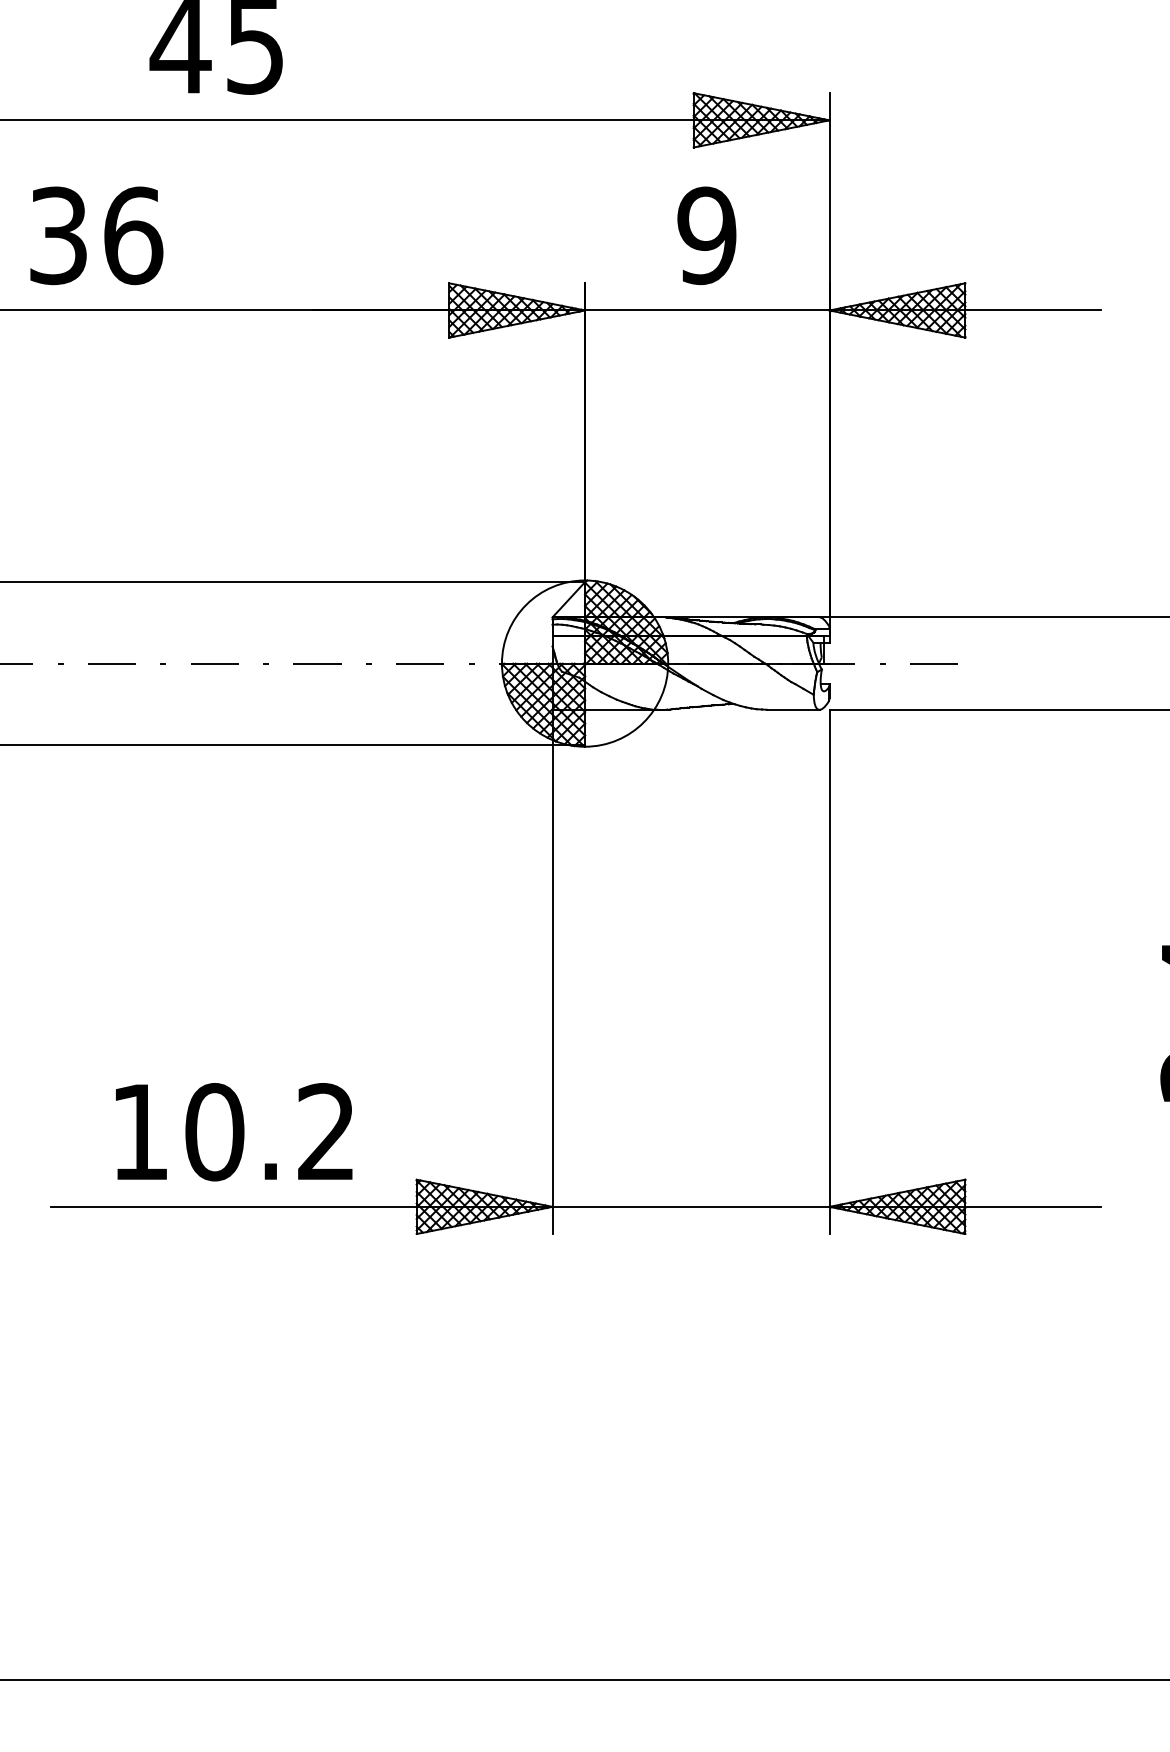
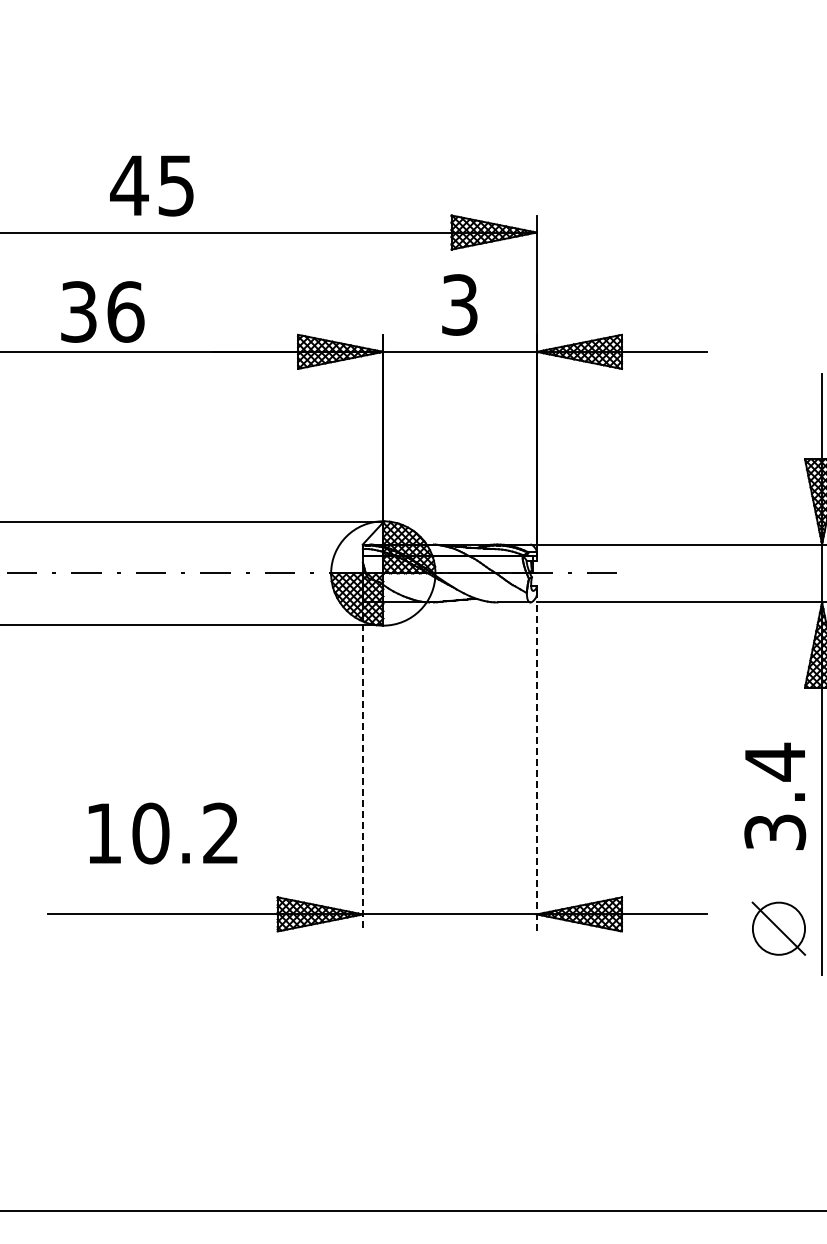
text: (96, 234) -> (102, 311), moved
text: (706, 234) -> (459, 304), 9 -> 3
line: (551, 971) -> (362, 766), solid -> dashed
line: (829, 971) -> (536, 766), solid -> dashed
text: (233, 1132) -> (162, 833), moved

